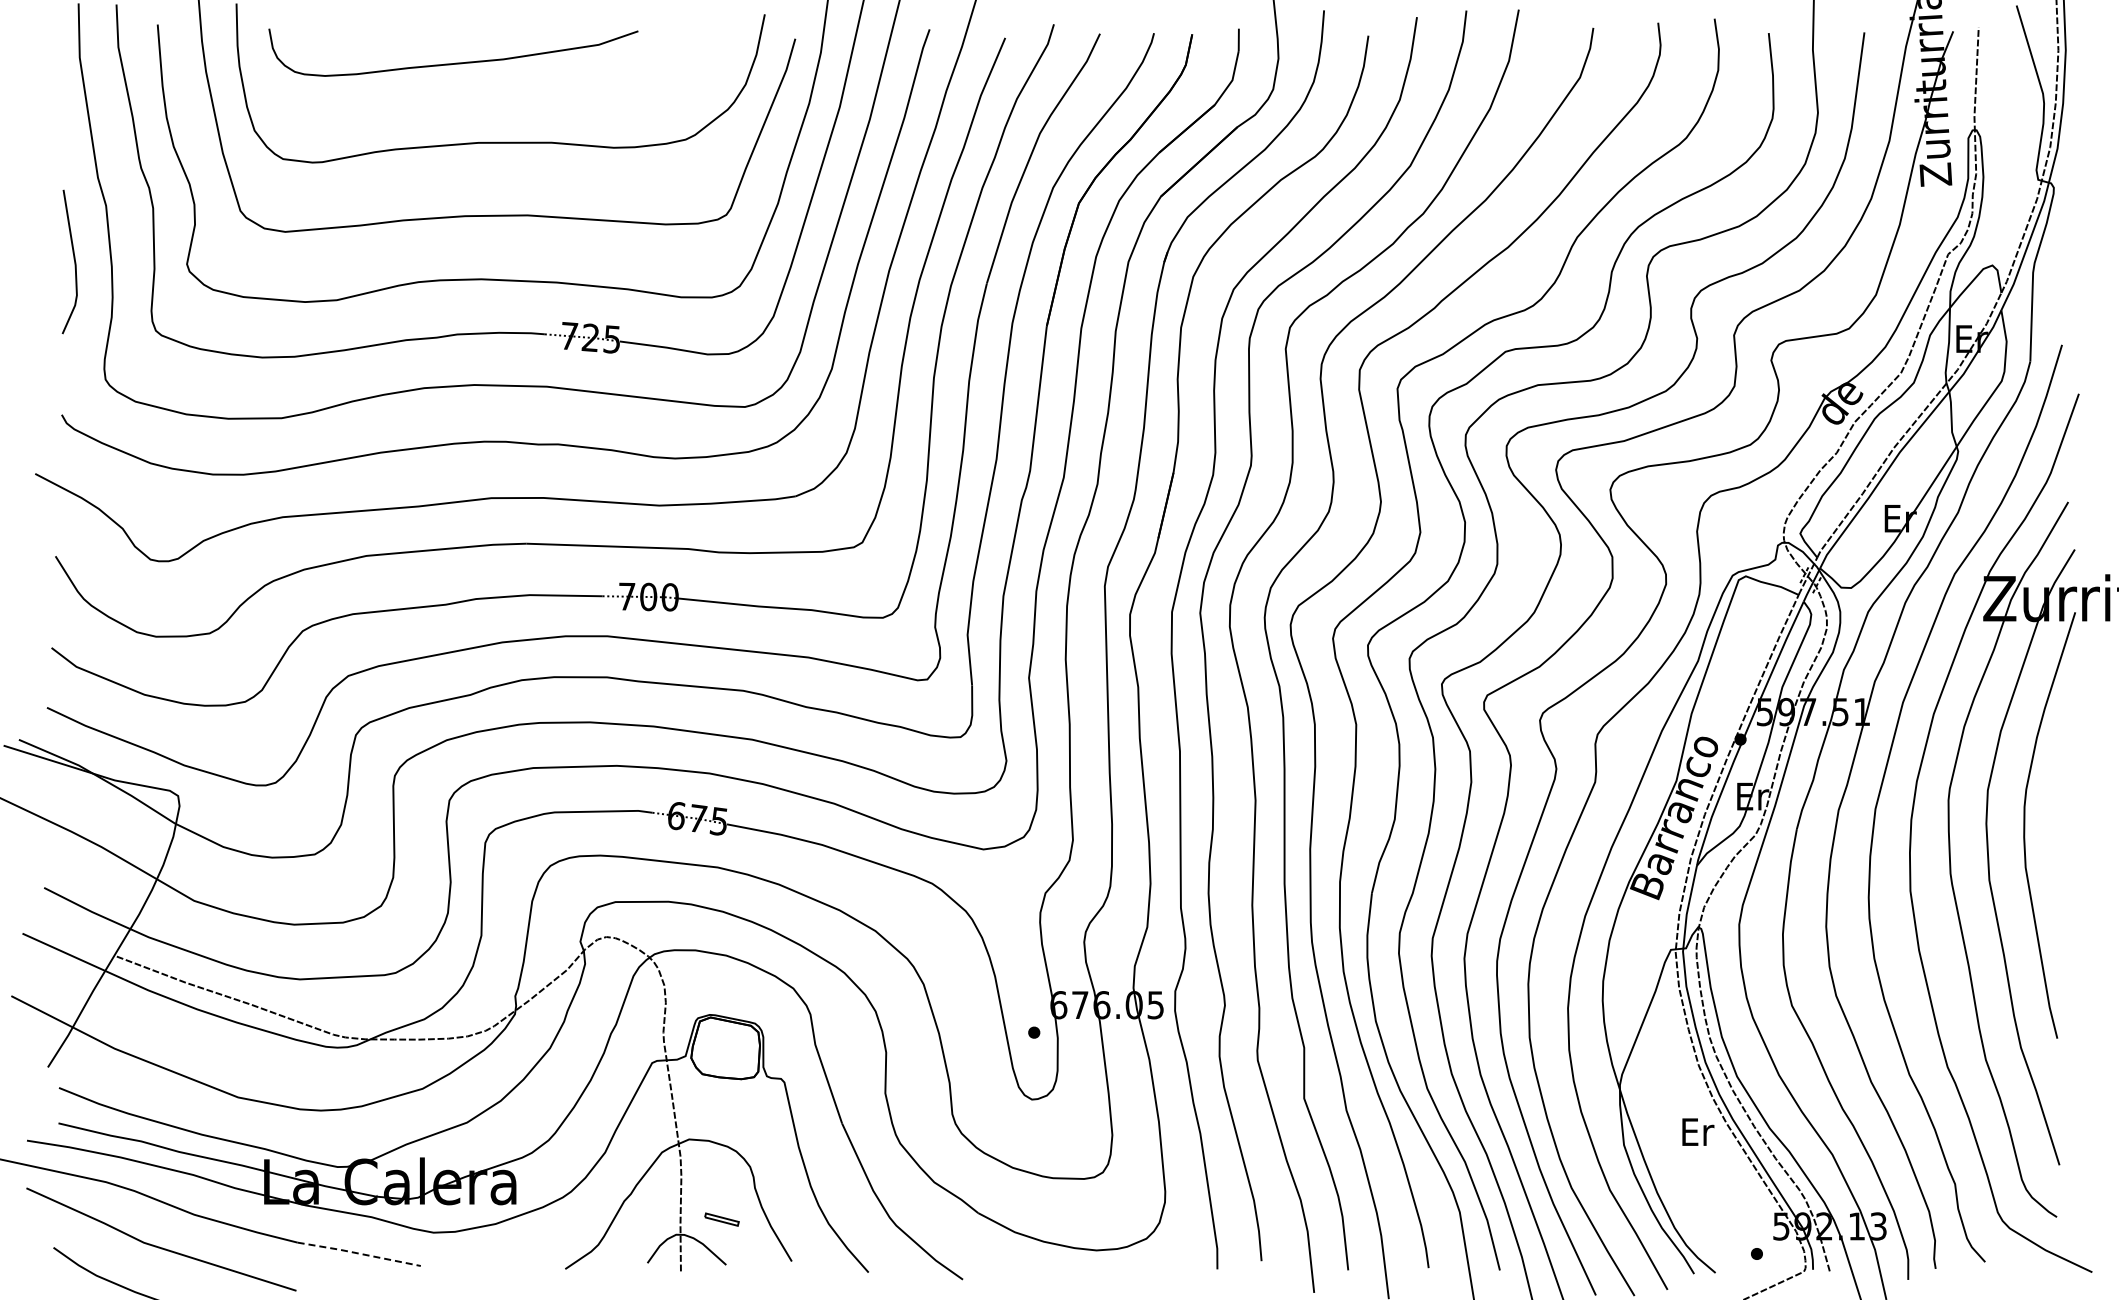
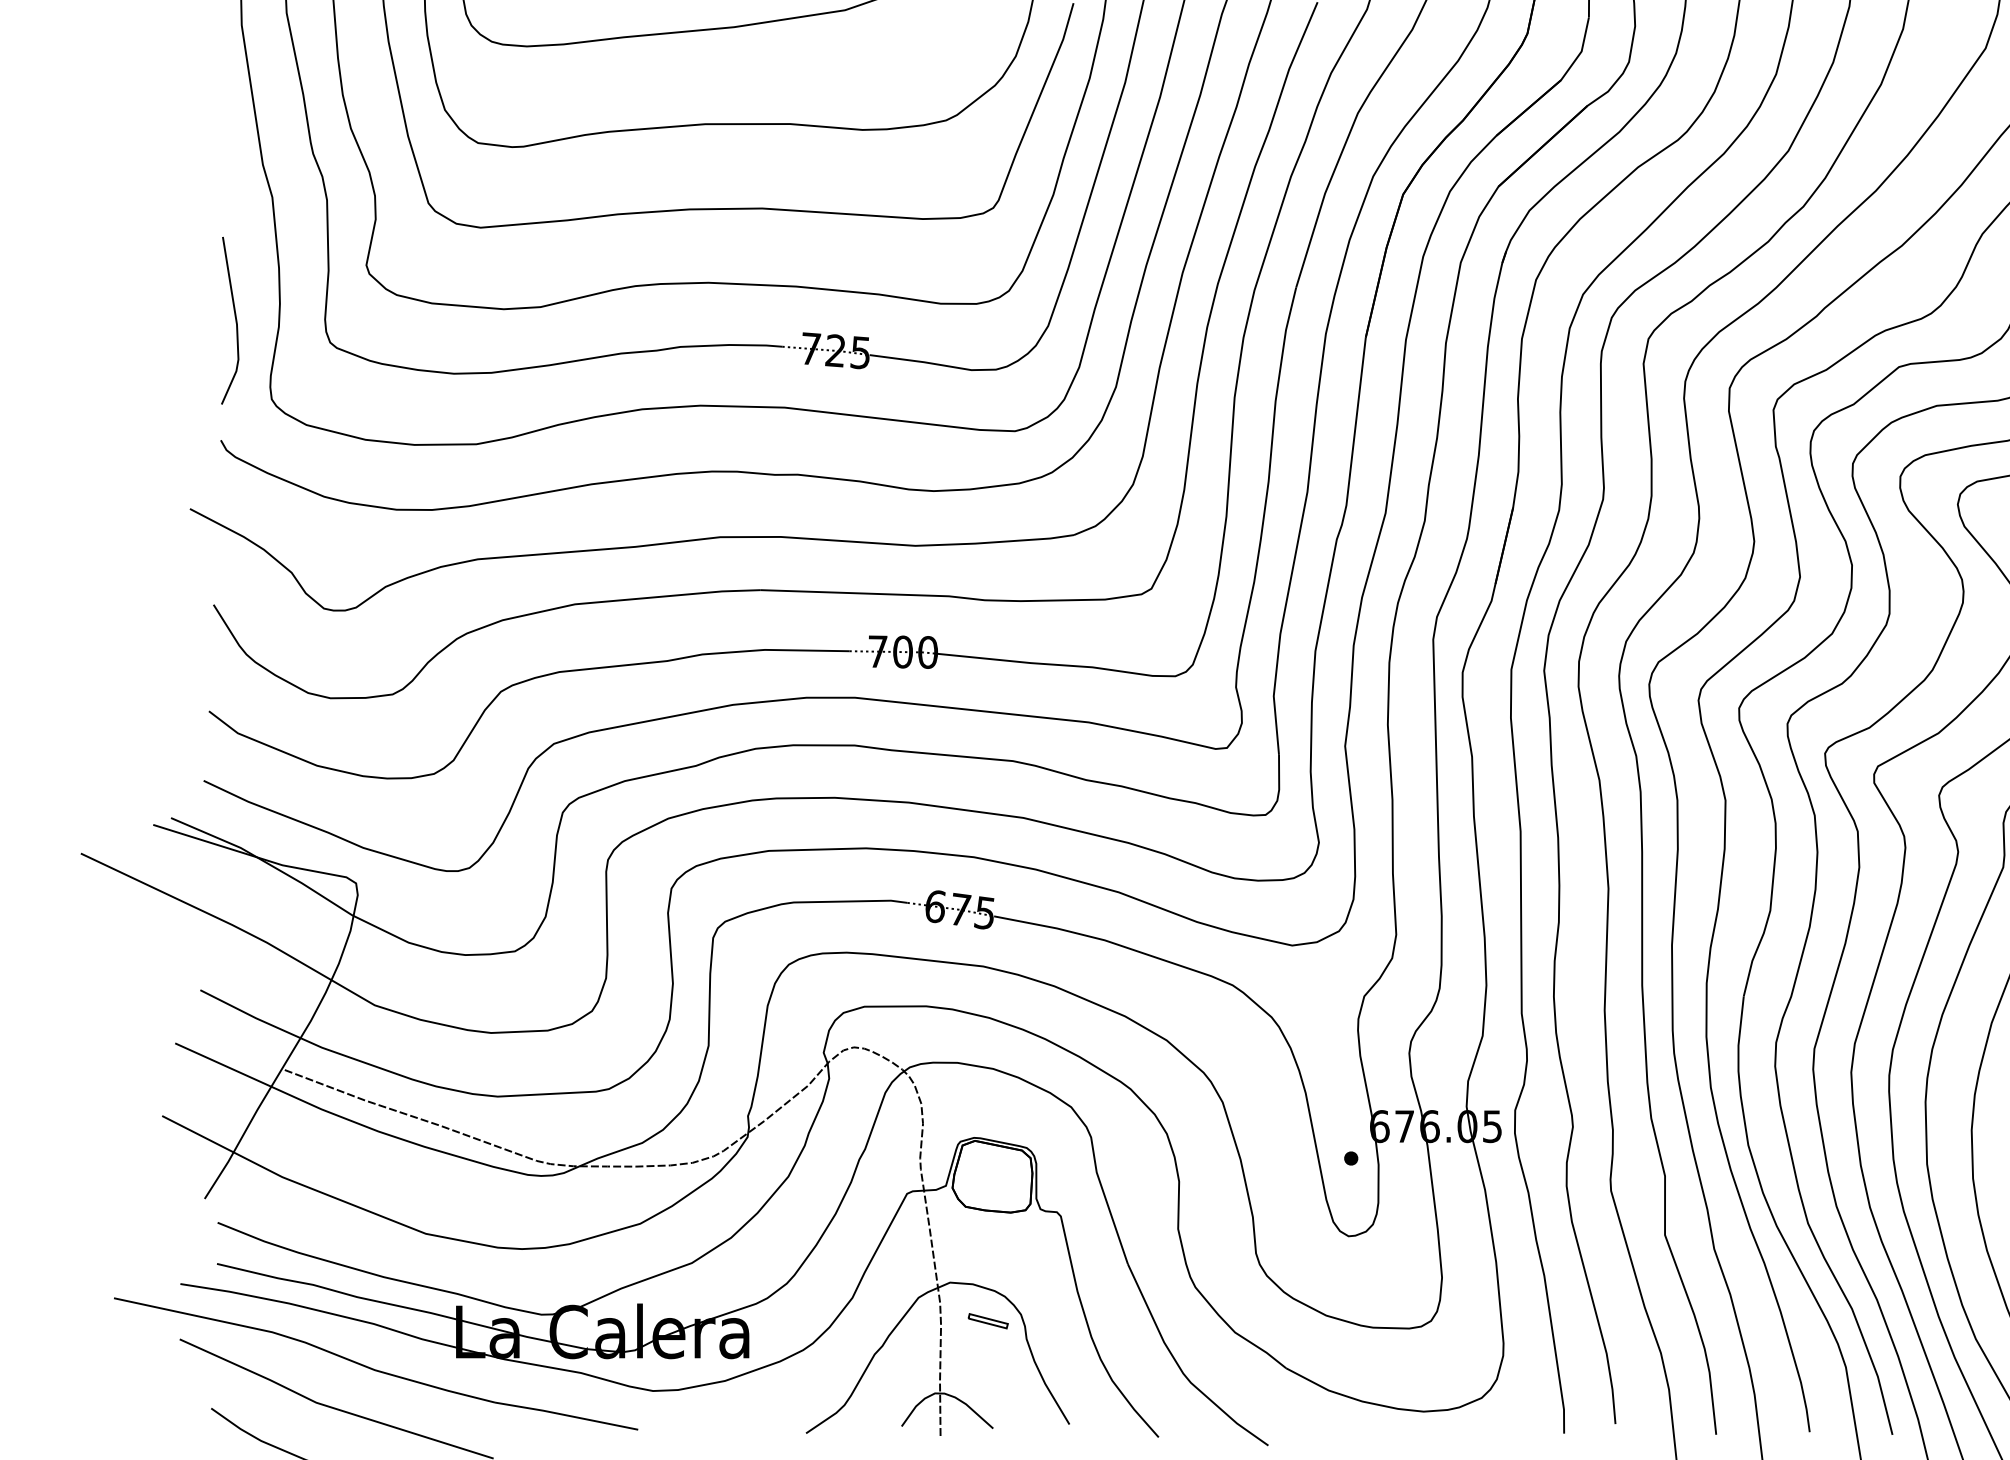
line: (73, 259) -> (234, 317), moved
part: (721, 1219) -> (987, 1321), moved
line: (358, 1253) -> (565, 1415), dashed -> solid

